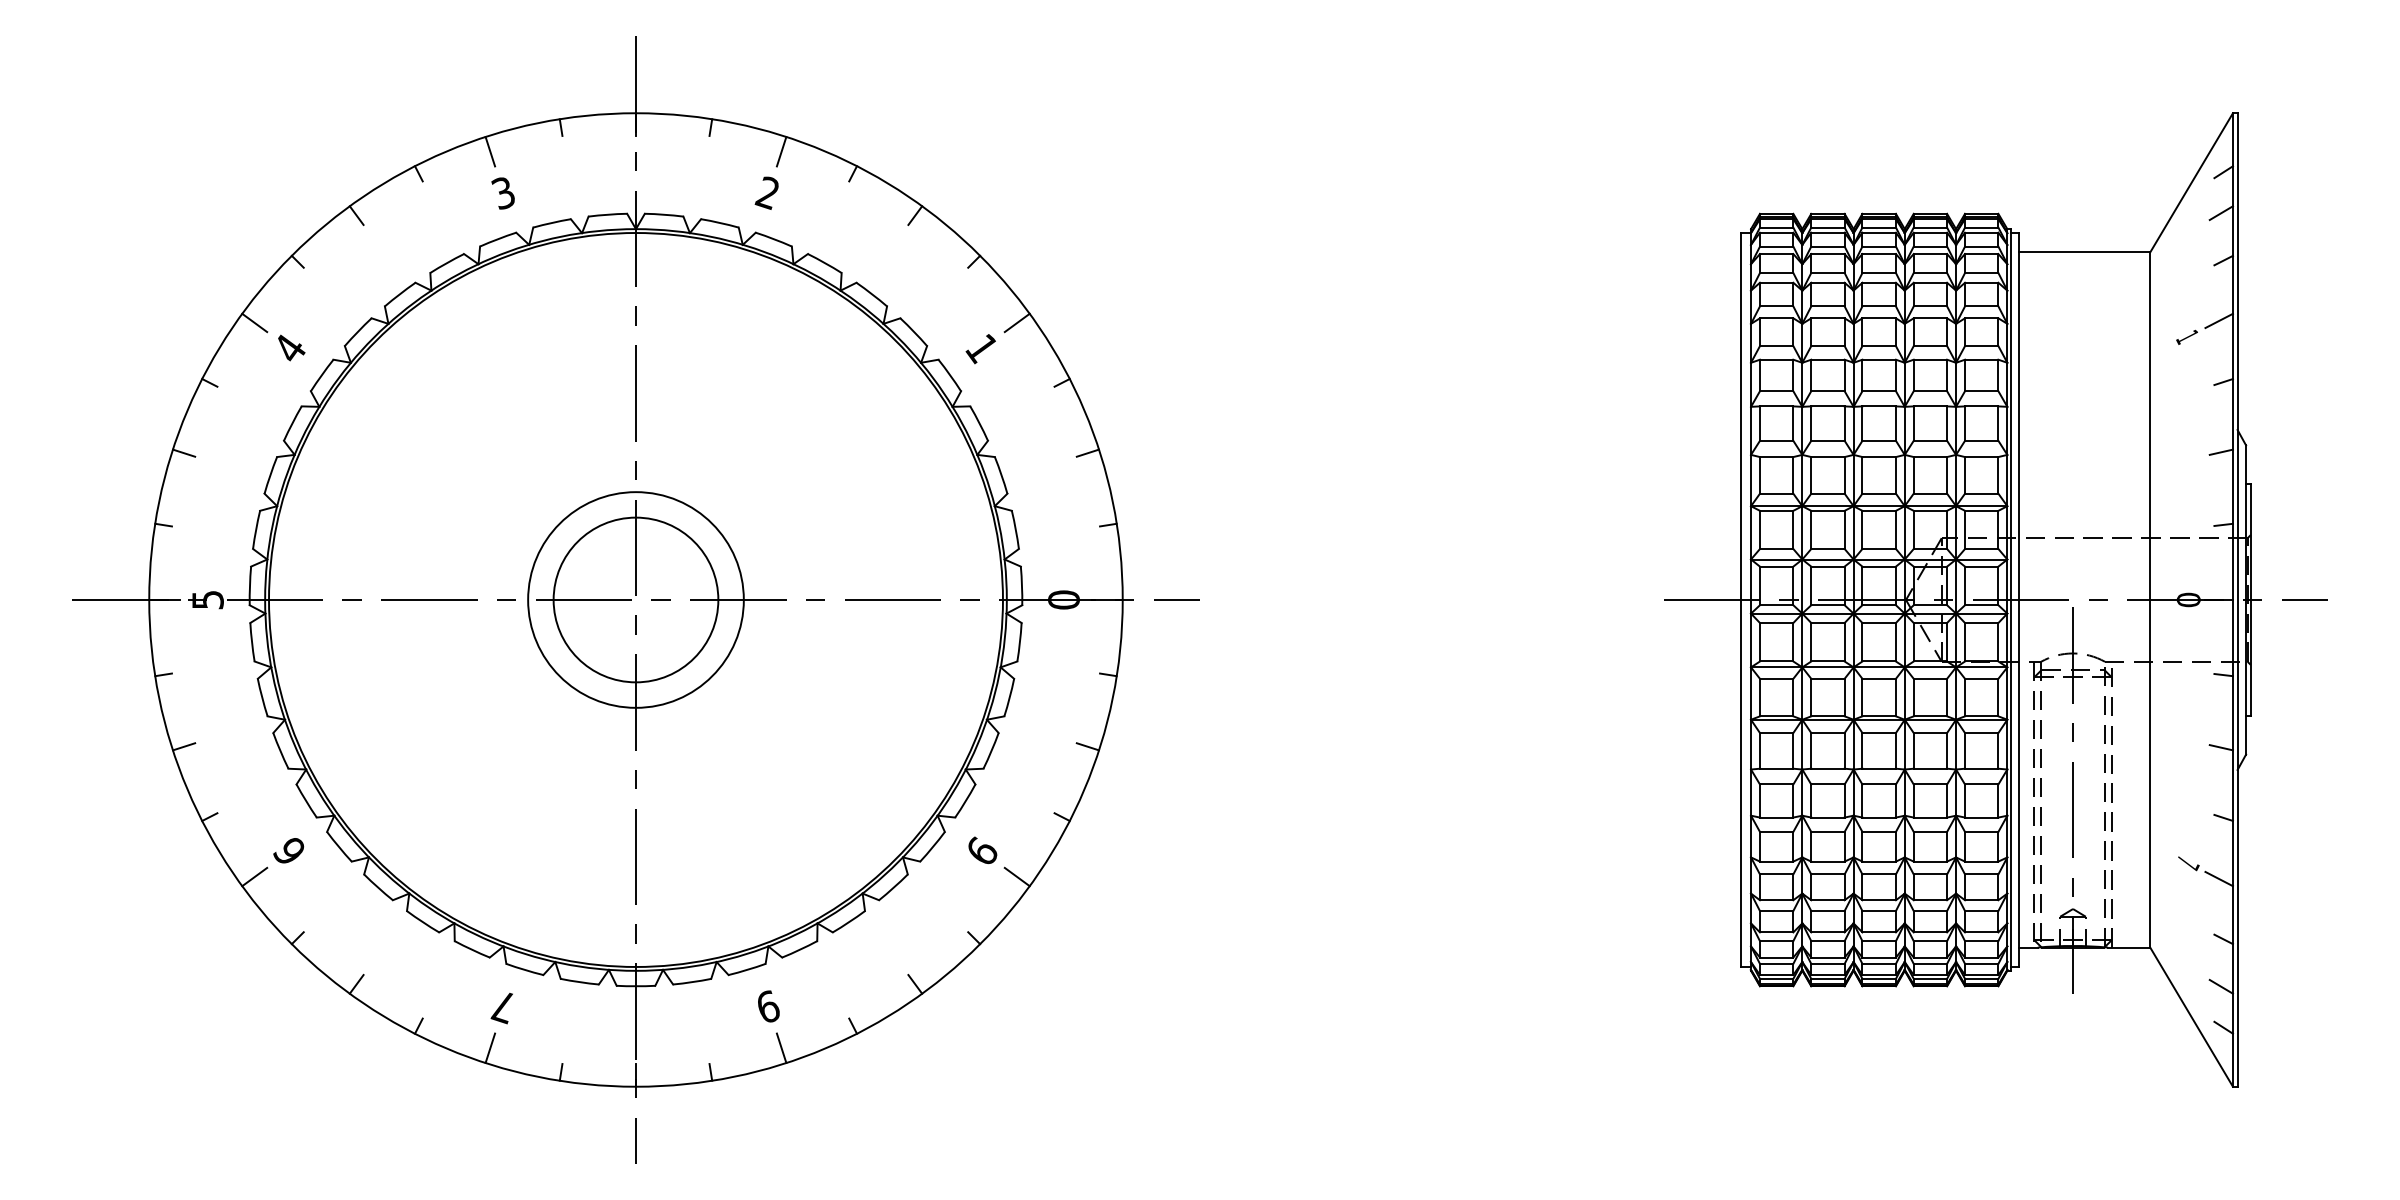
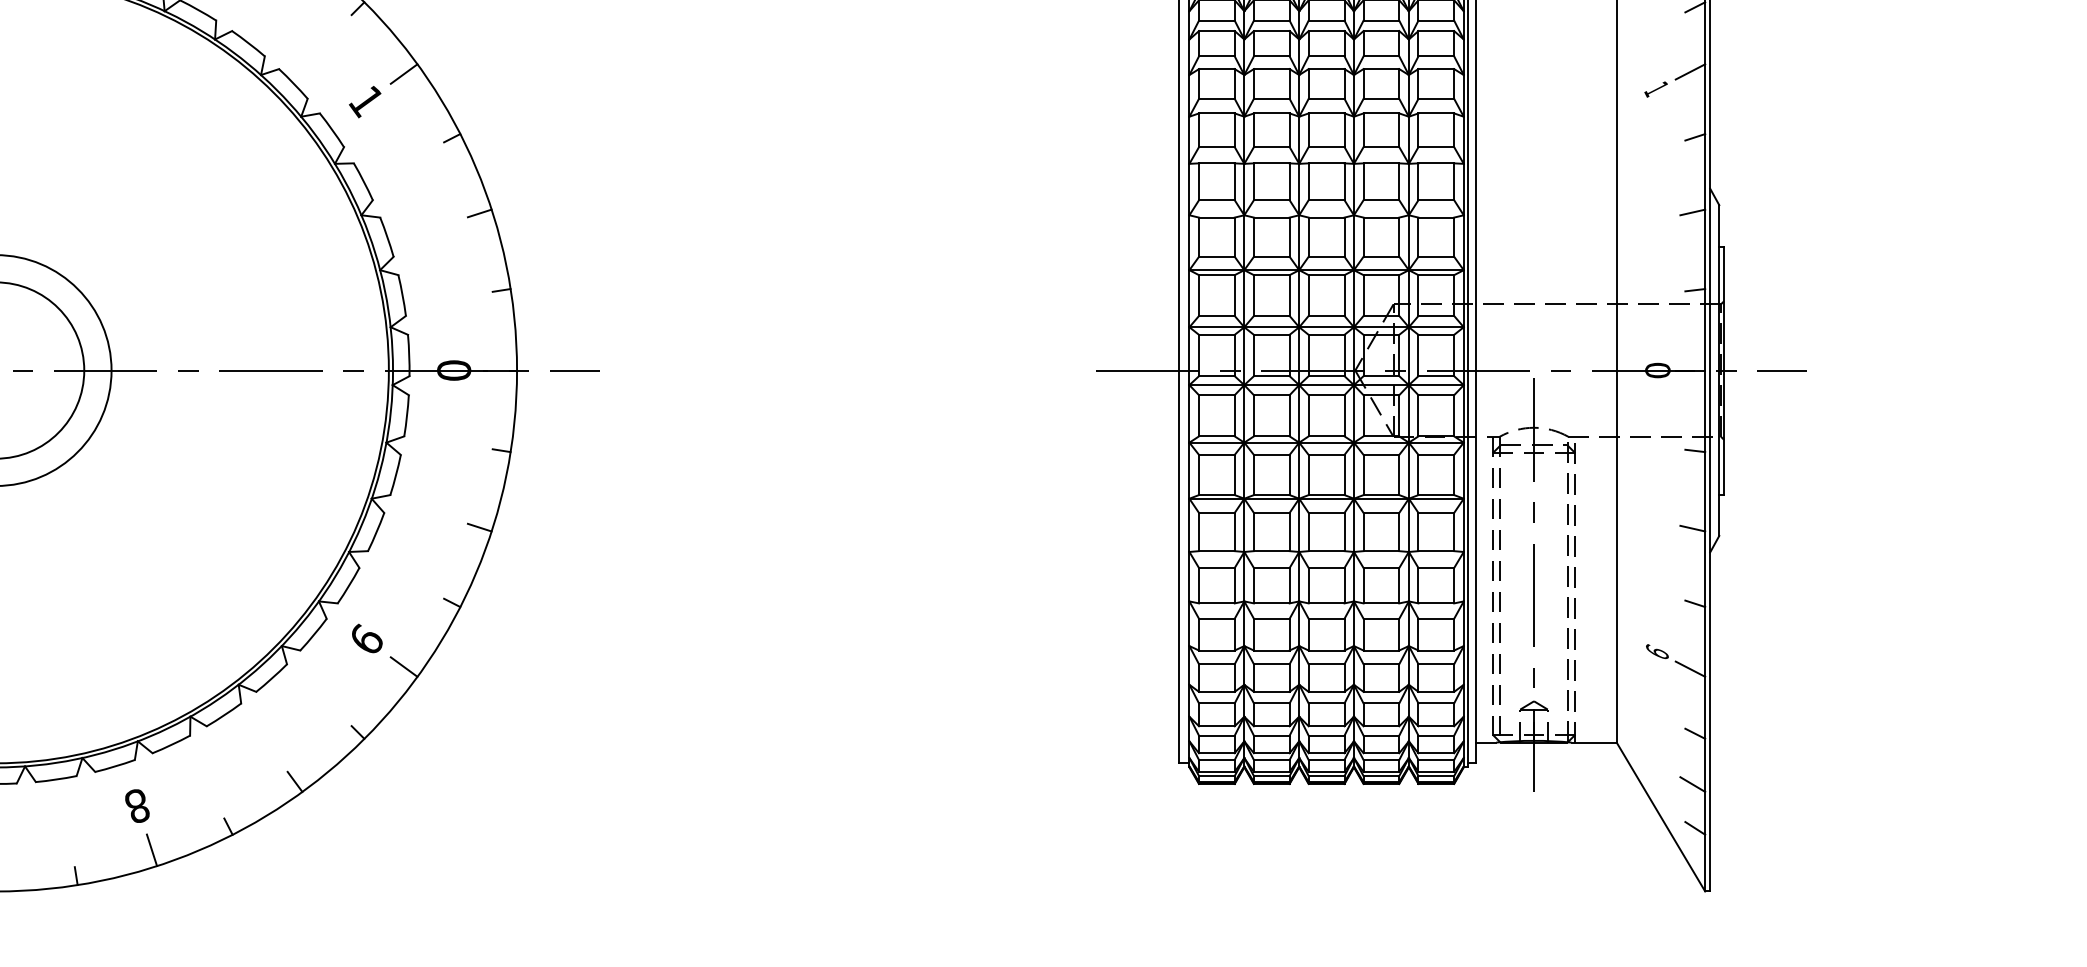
text: (2188, 863) -> (1657, 652), 7 -> 9
text: (767, 1006) -> (136, 805), 9 -> 8

